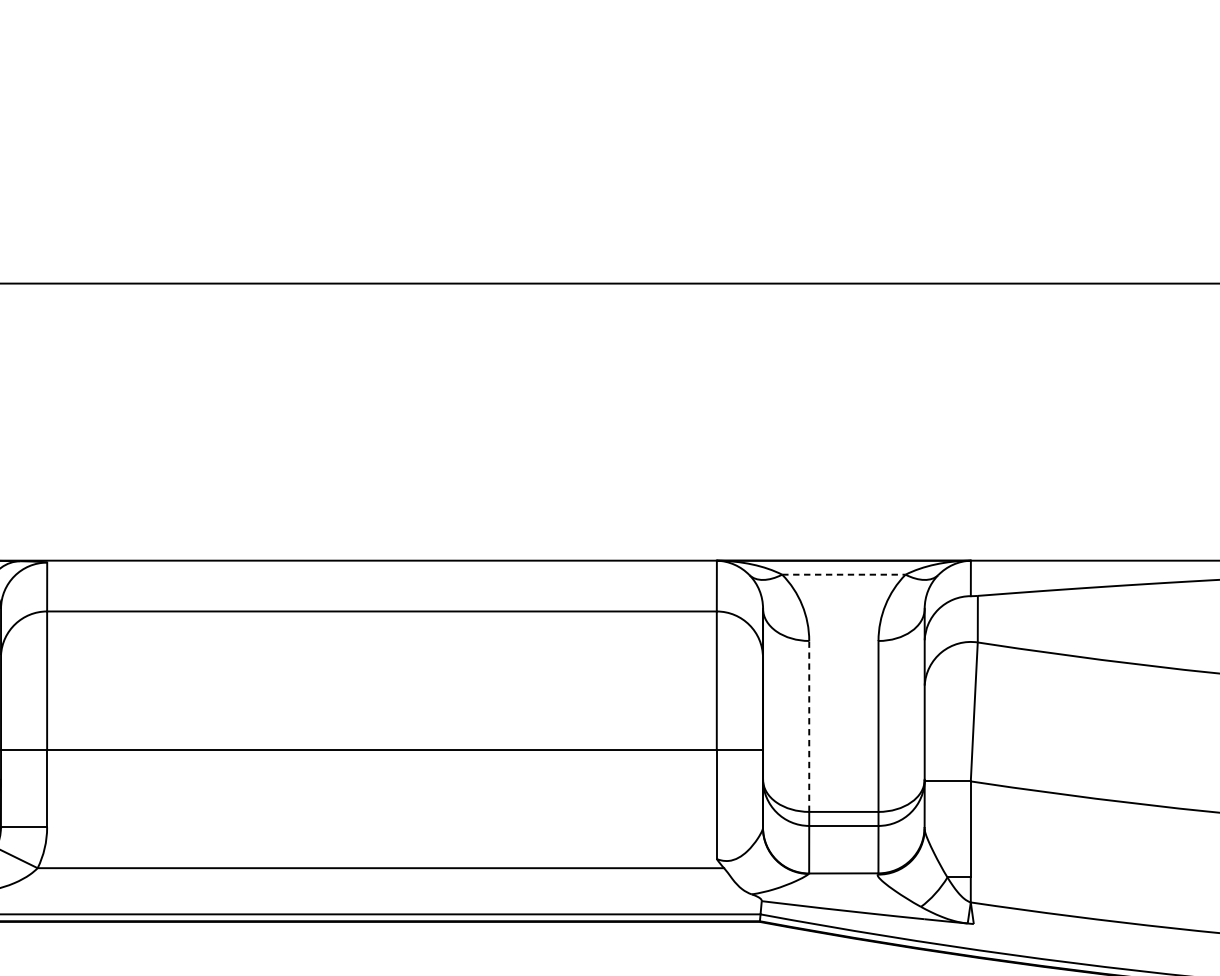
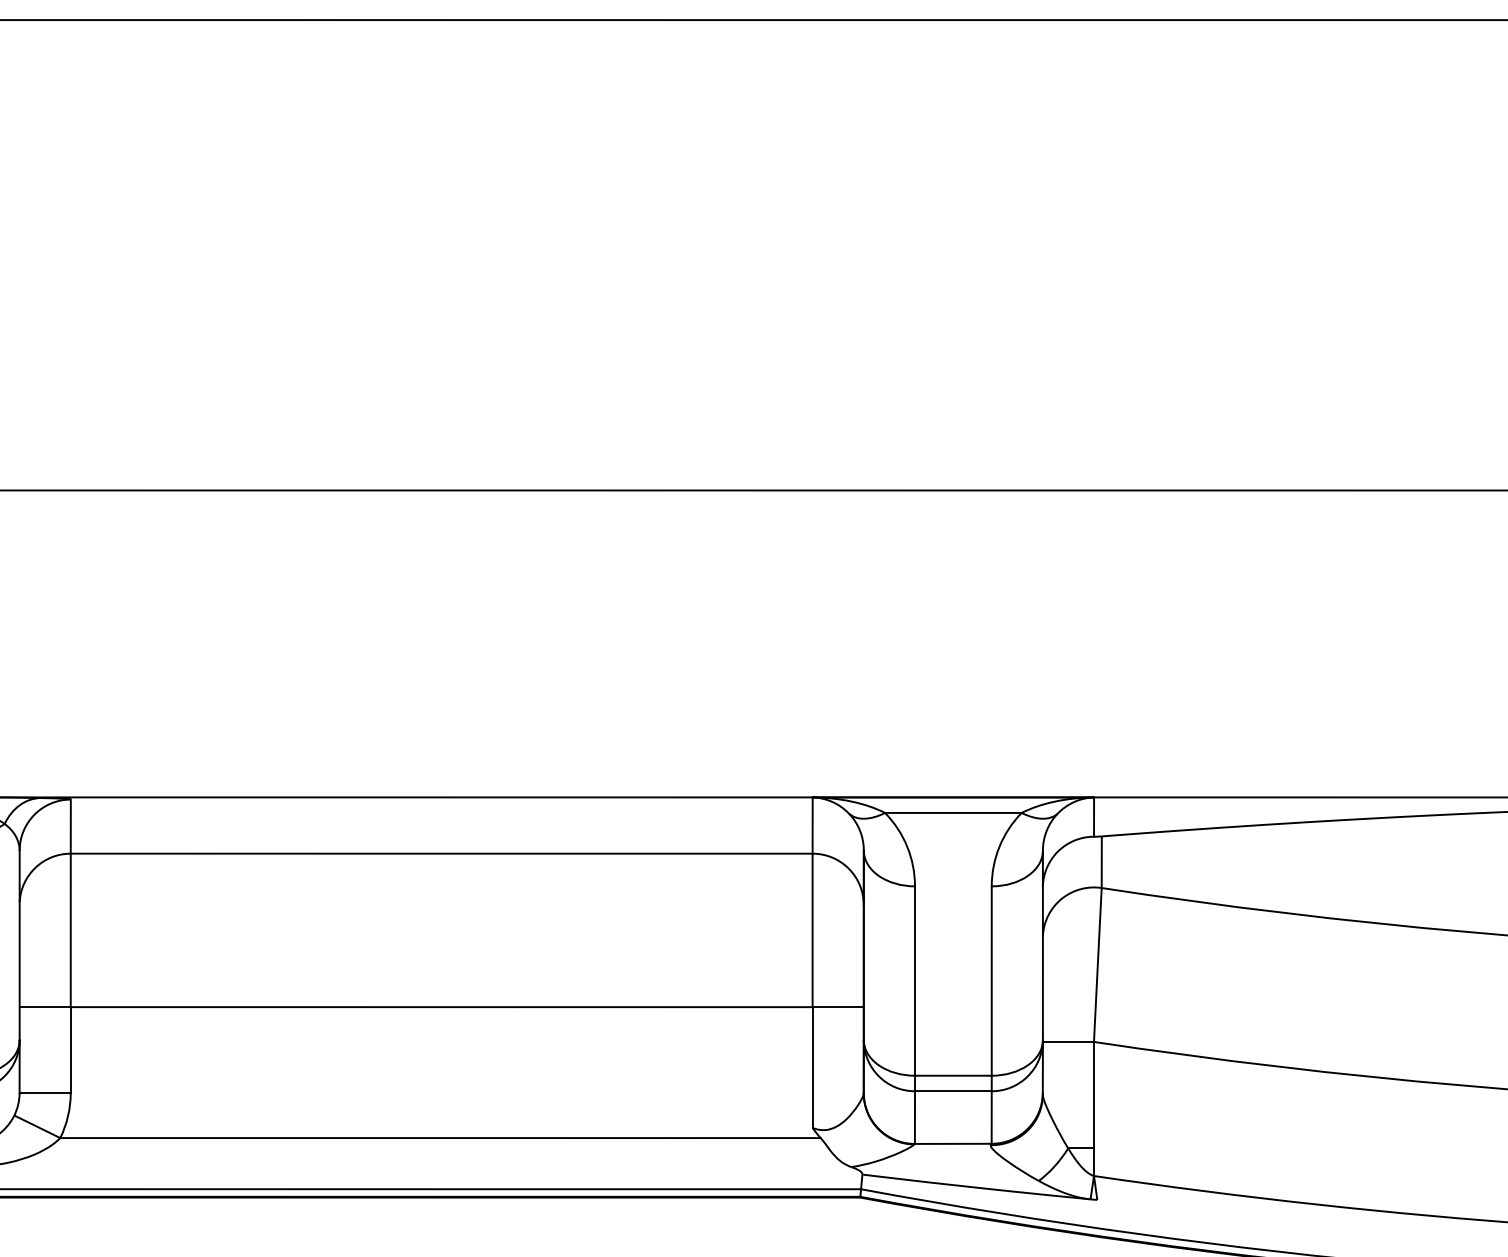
line: (843, 574) -> (953, 812), dashed -> solid
line: (809, 726) -> (915, 981), dashed -> solid

